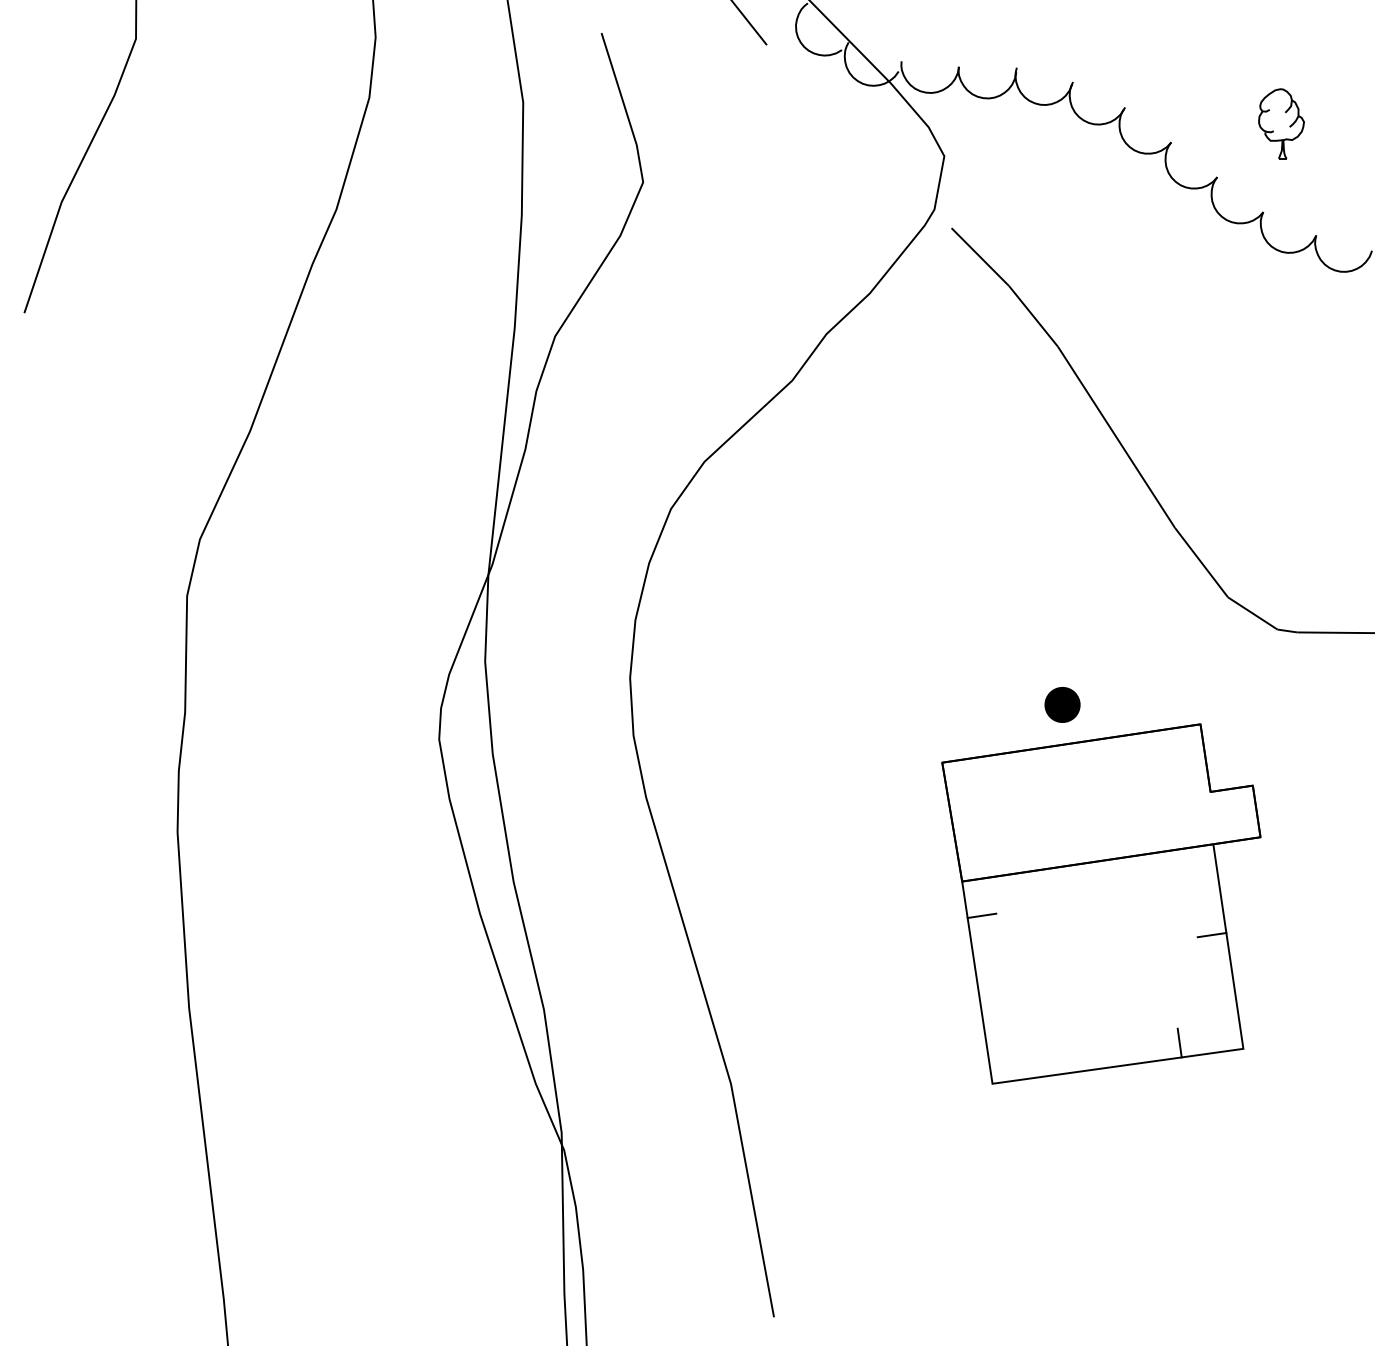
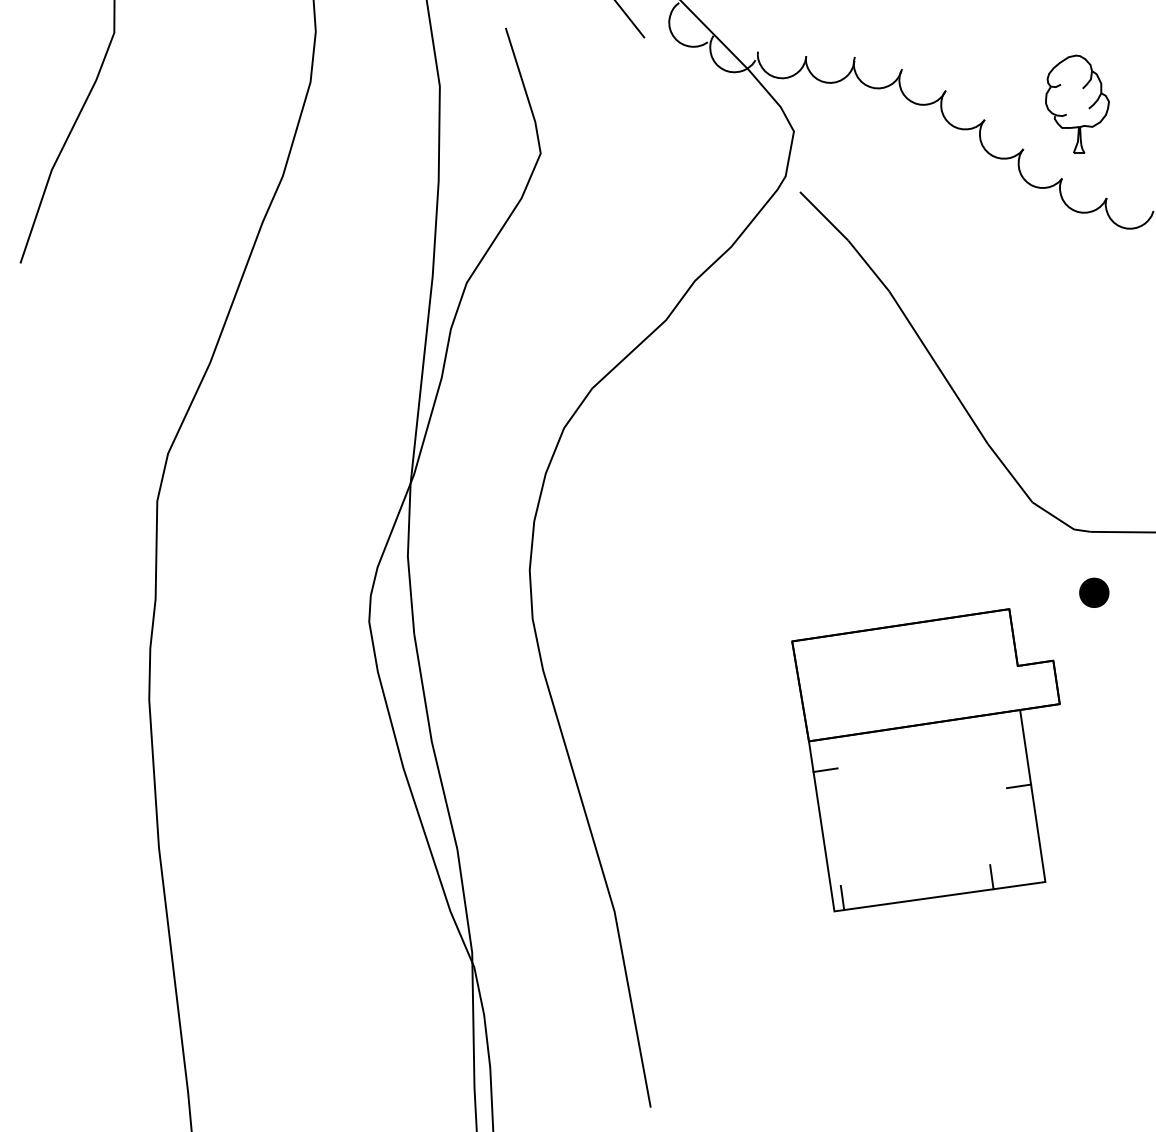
part: (1281, 123) -> (1077, 103), size x1.67
part: (1062, 704) -> (1094, 592), moved
line: (1002, 1067) -> (842, 897), added

